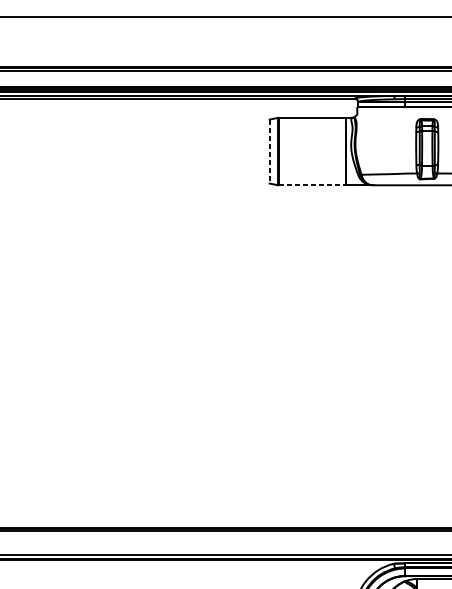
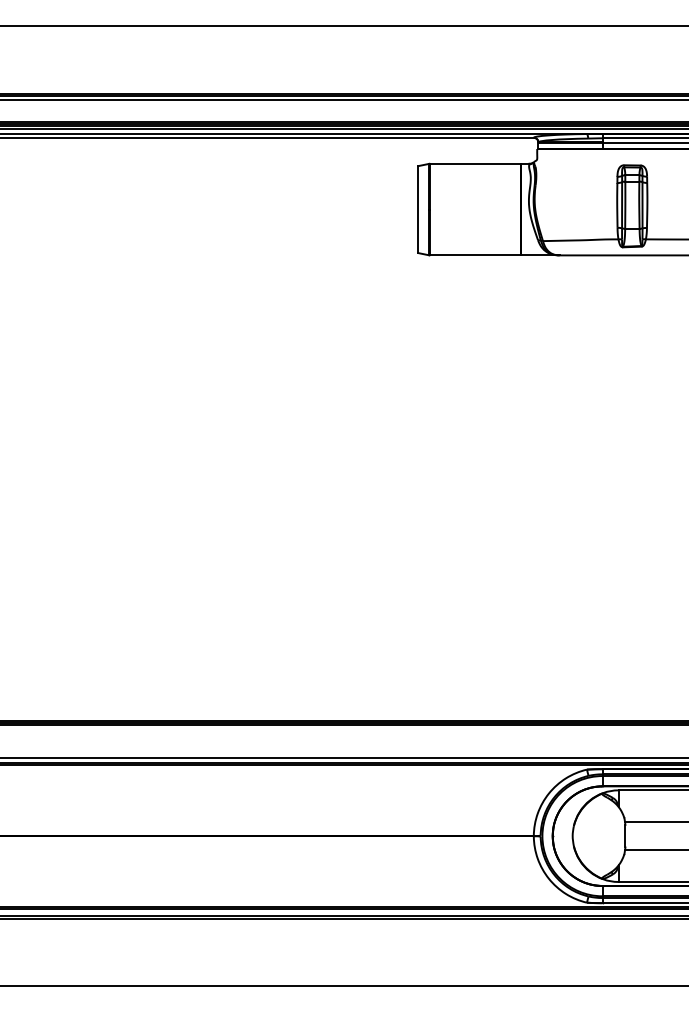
line: (269, 152) -> (418, 210), dashed -> solid
line: (312, 185) -> (476, 255), dashed -> solid

